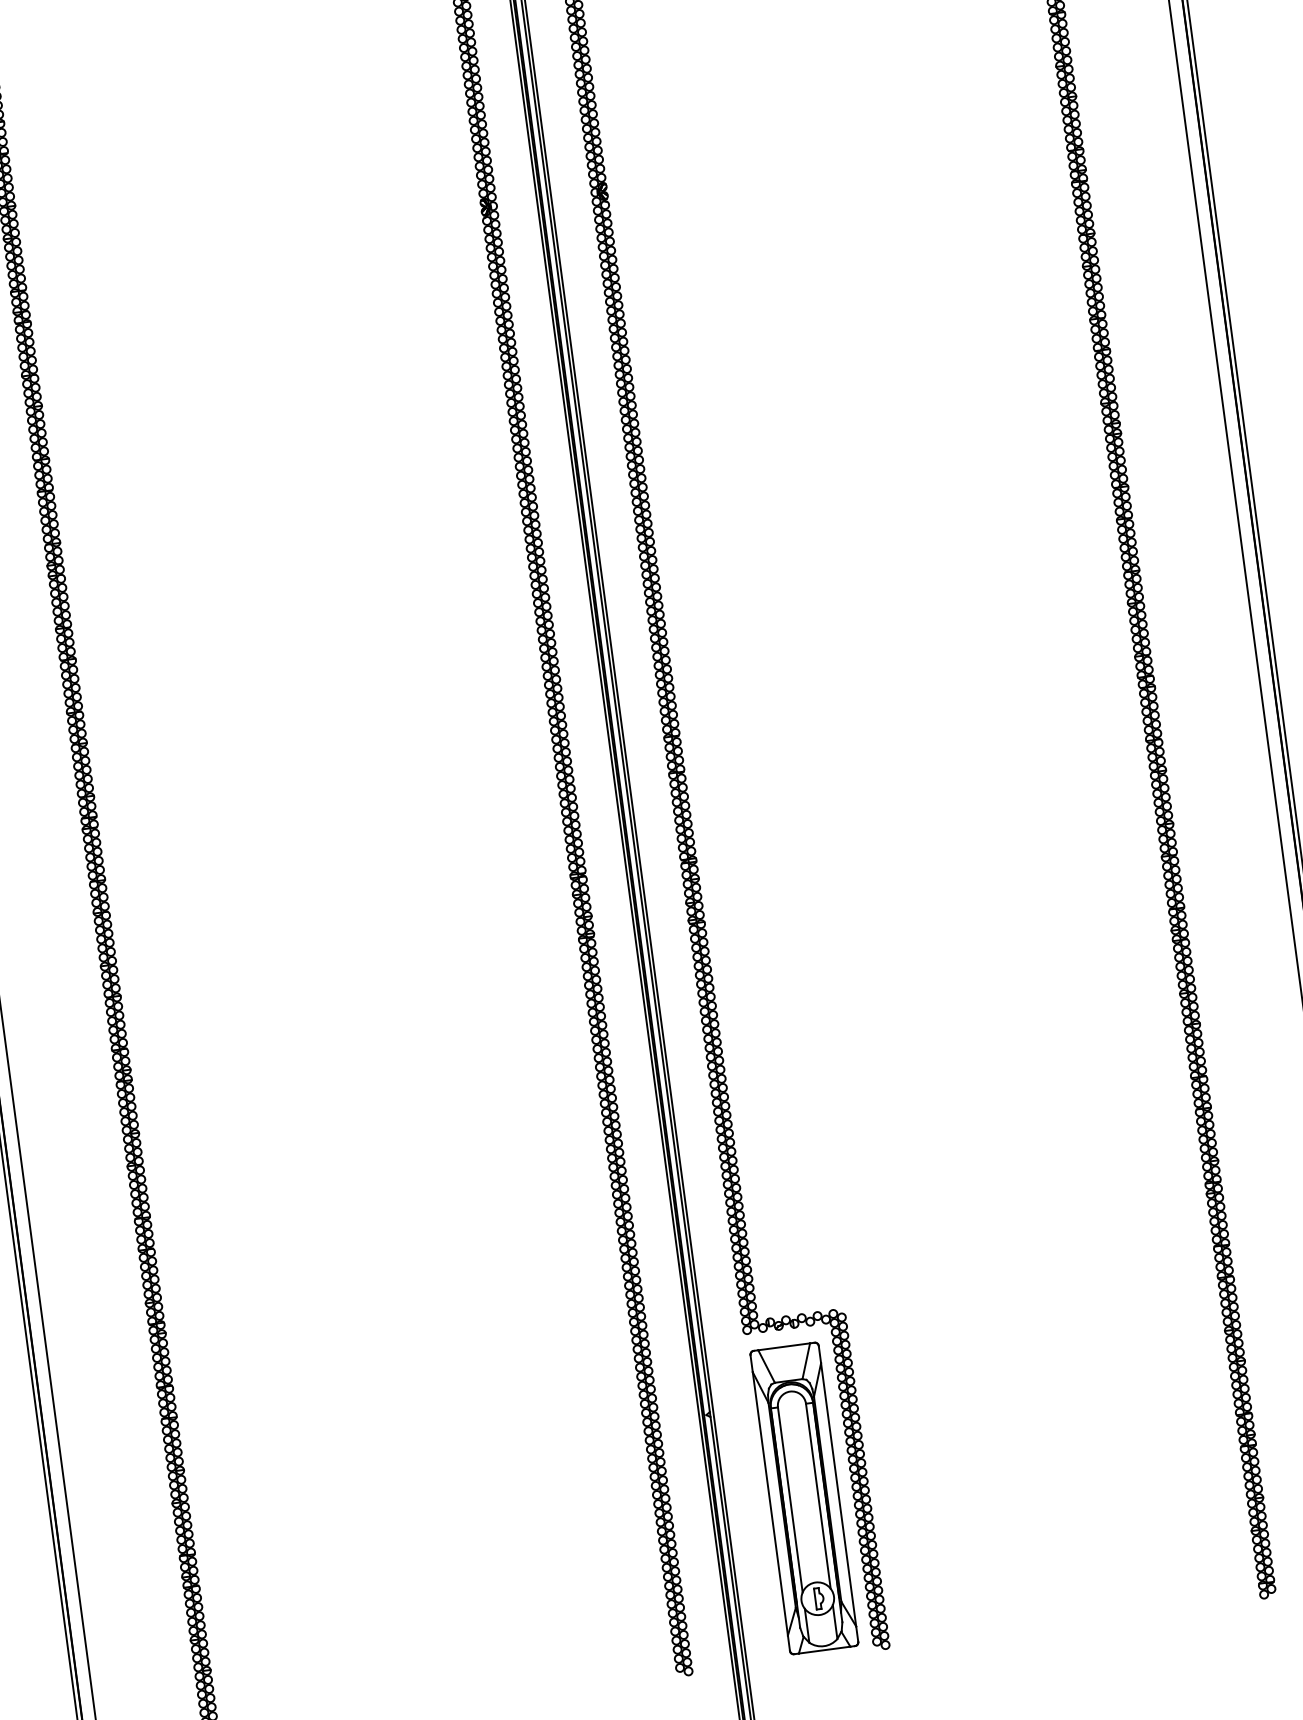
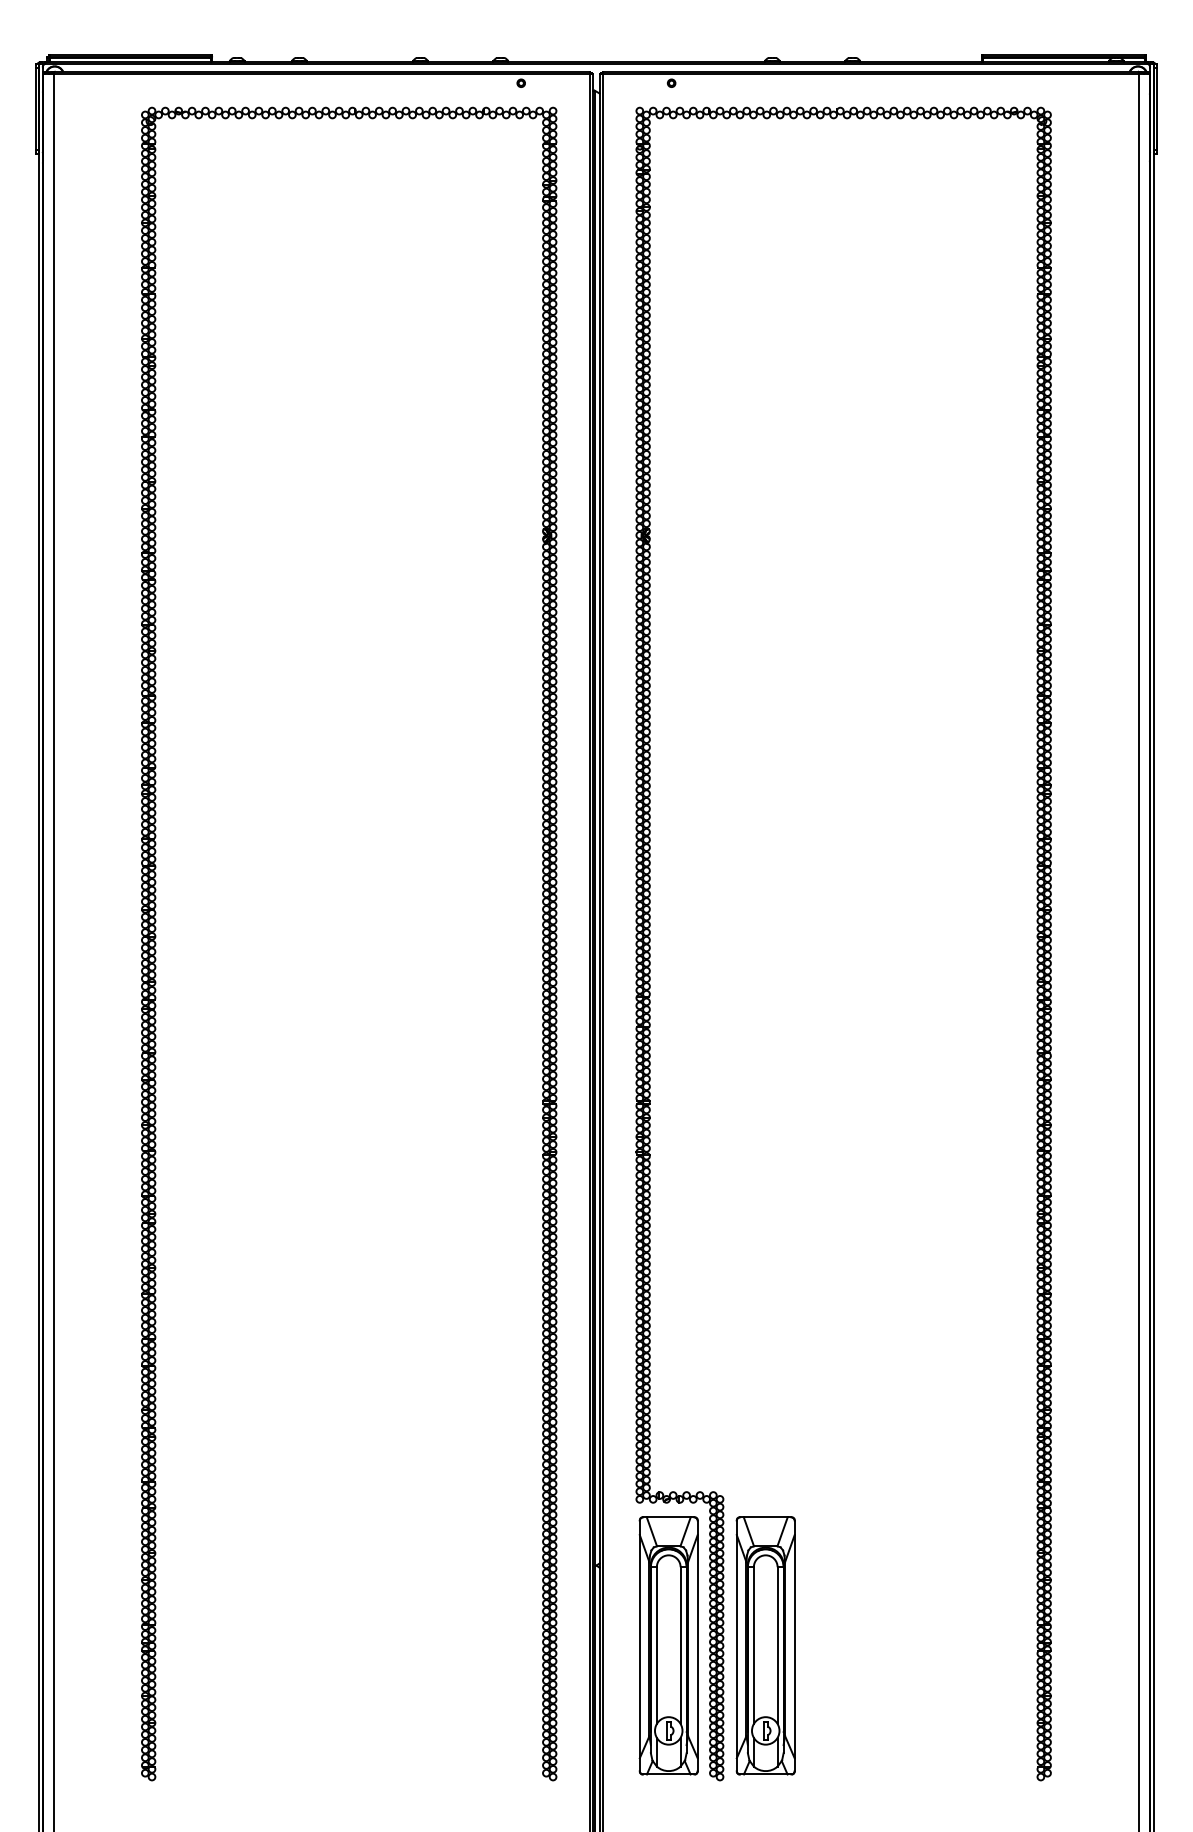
part: (918, 1482) -> (765, 1645), added

